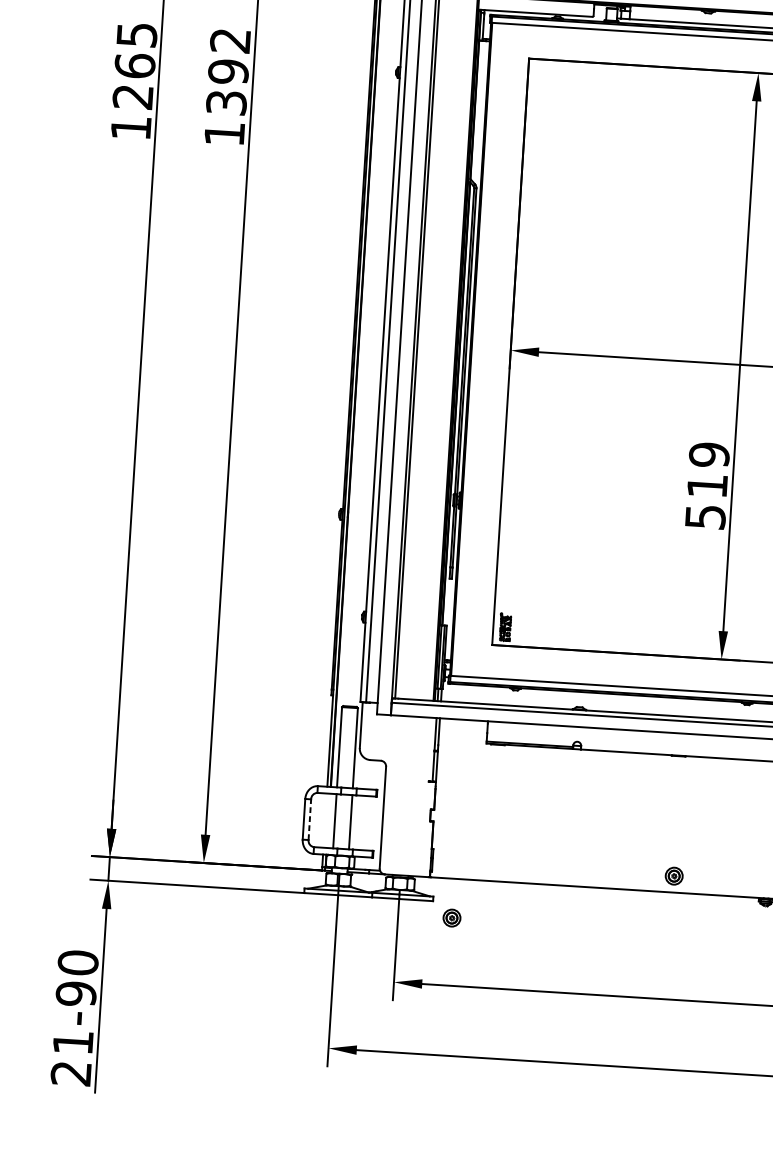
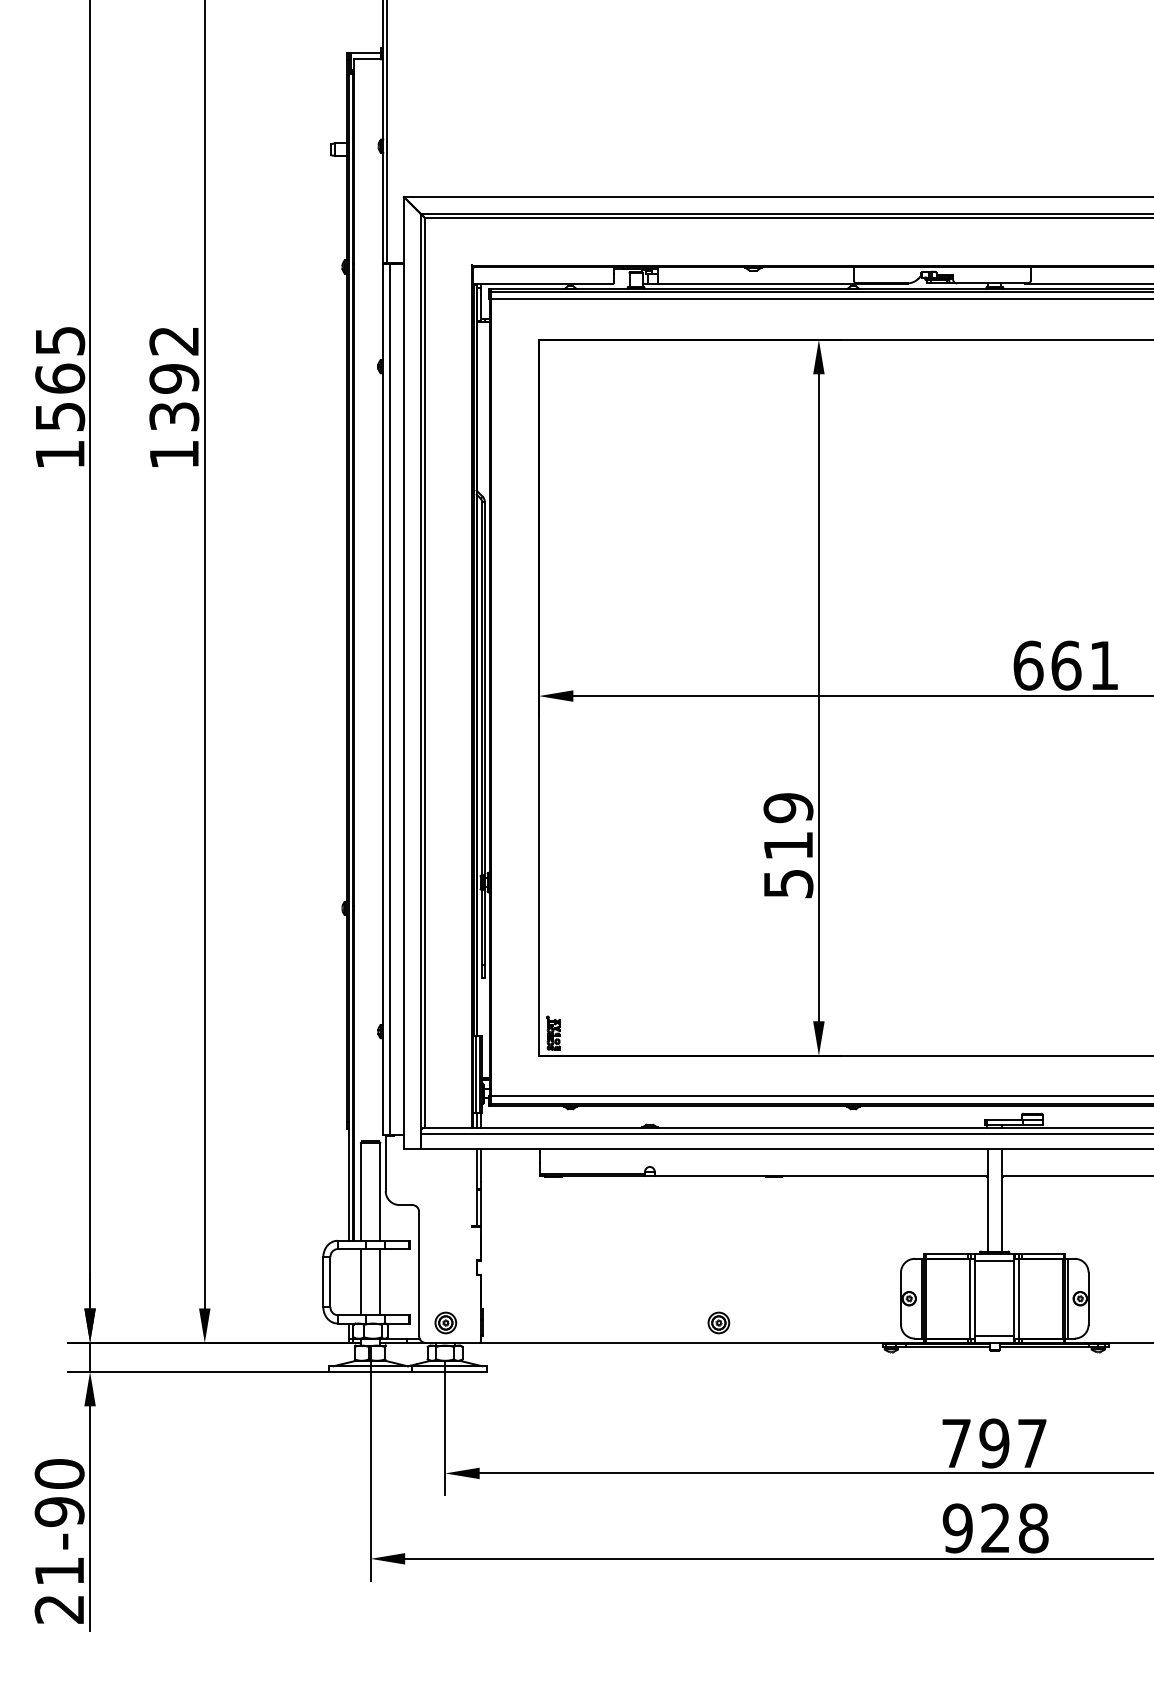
text: (133, 97) -> (60, 417), 1265 -> 1565
line: (309, 819) -> (330, 1282), dashed -> solid
part: (673, 875) -> (718, 1322), moved
part: (451, 917) -> (445, 1322), moved

